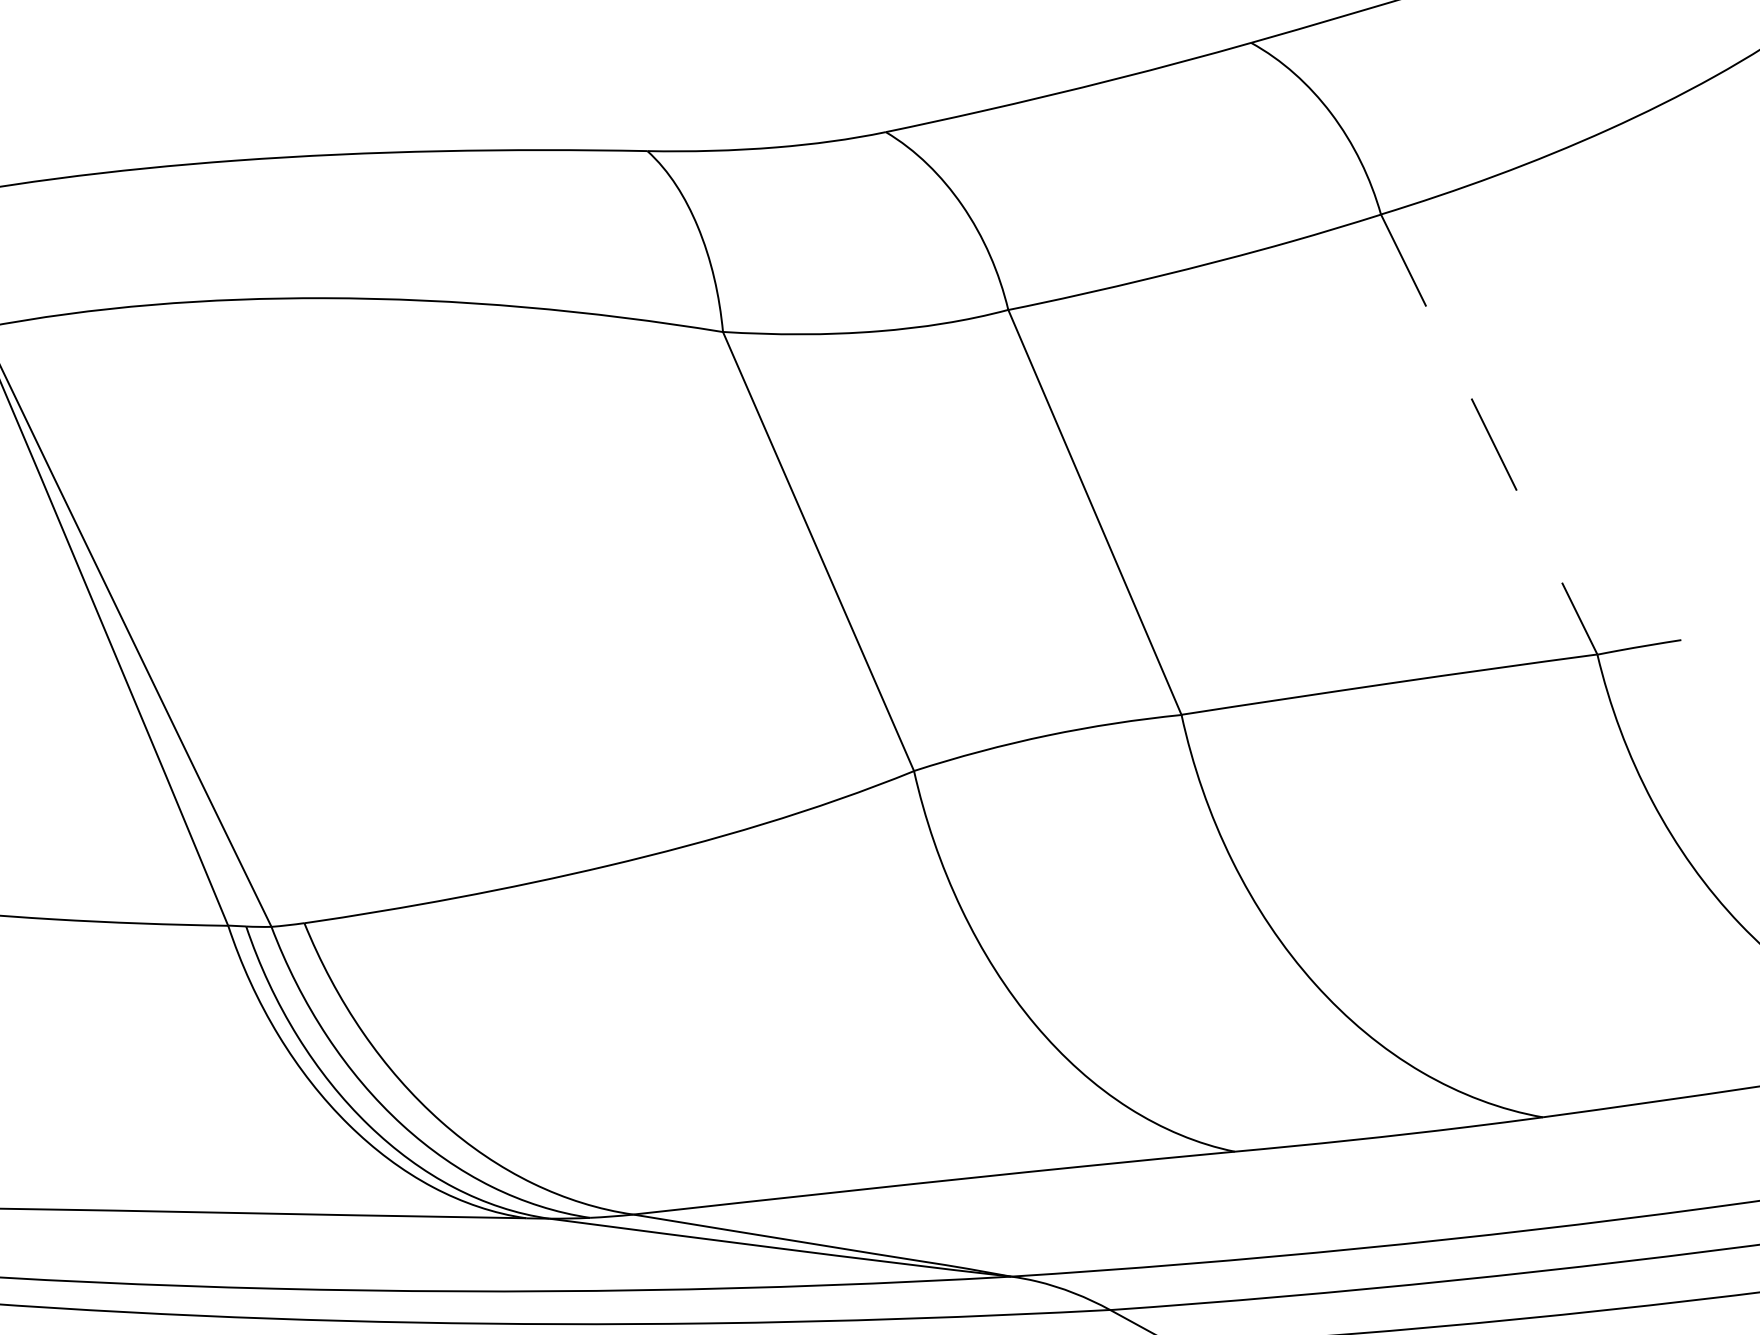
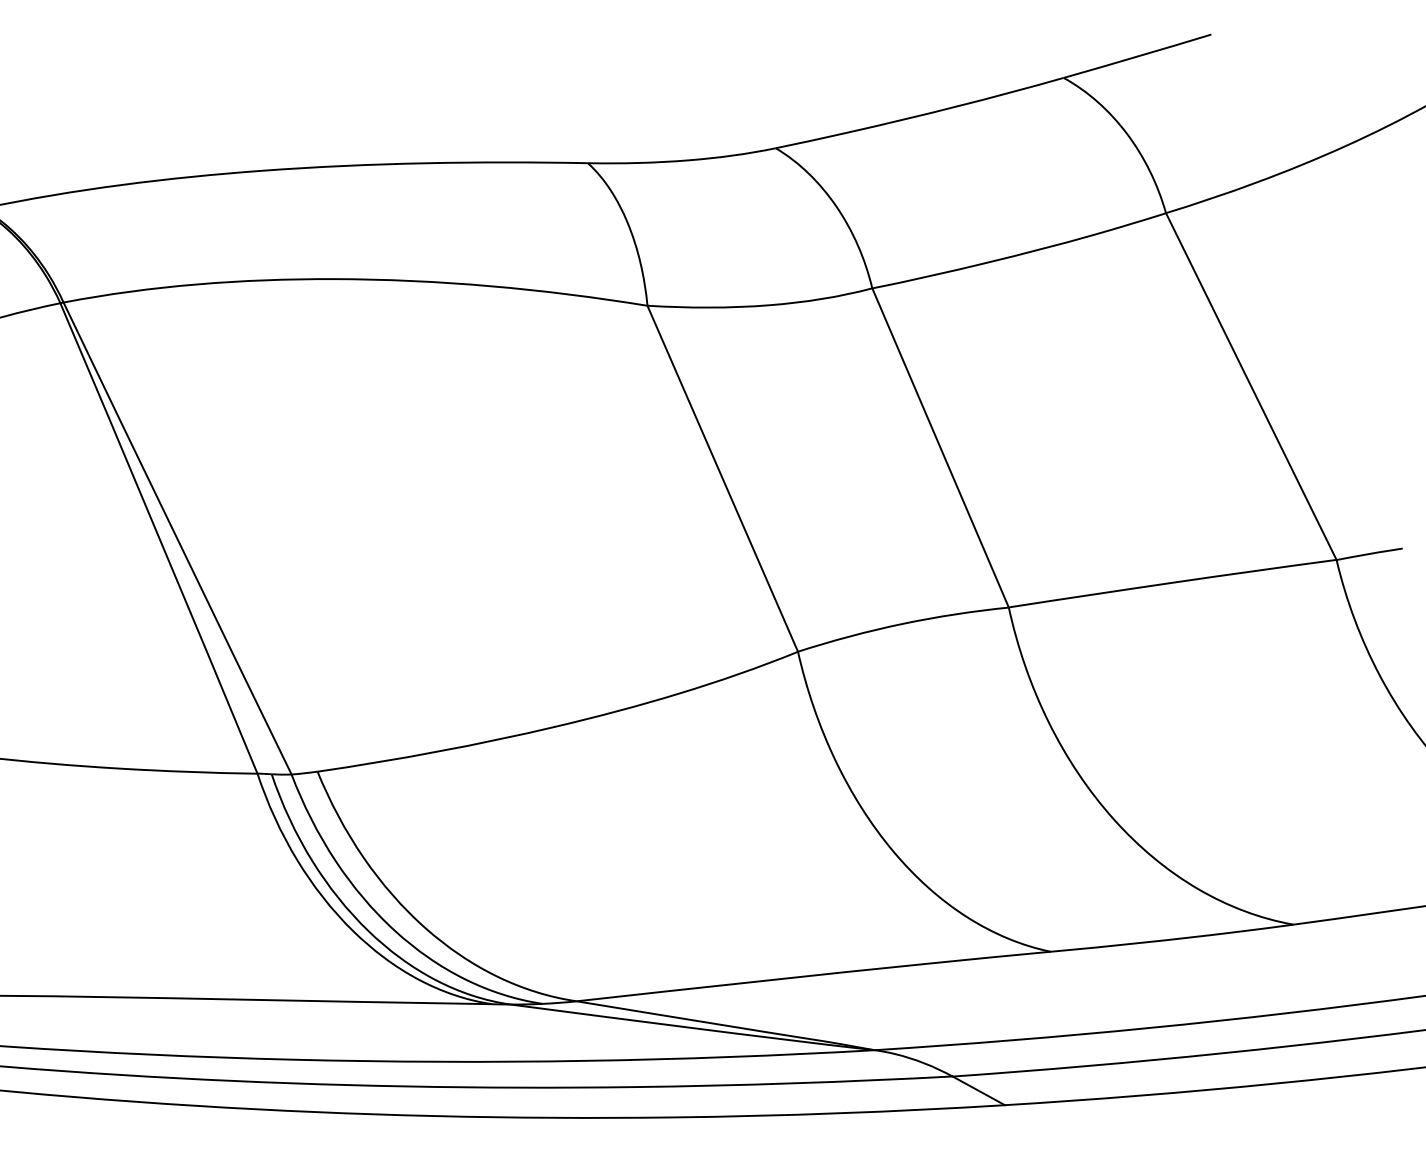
line: (1489, 435) -> (1251, 387), dashed -> solid

